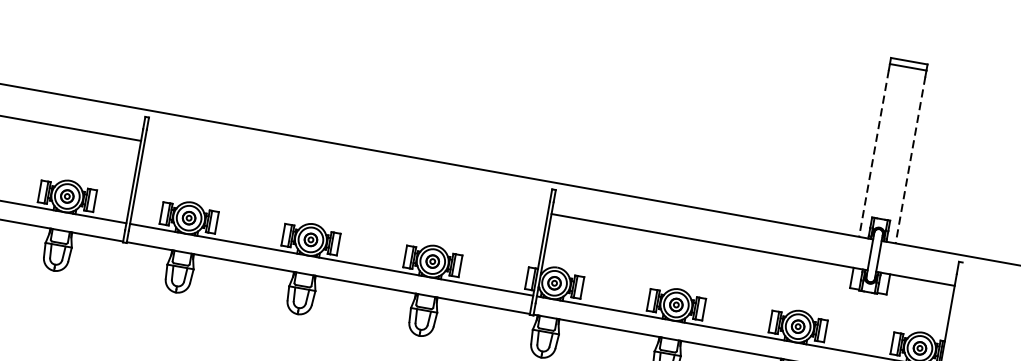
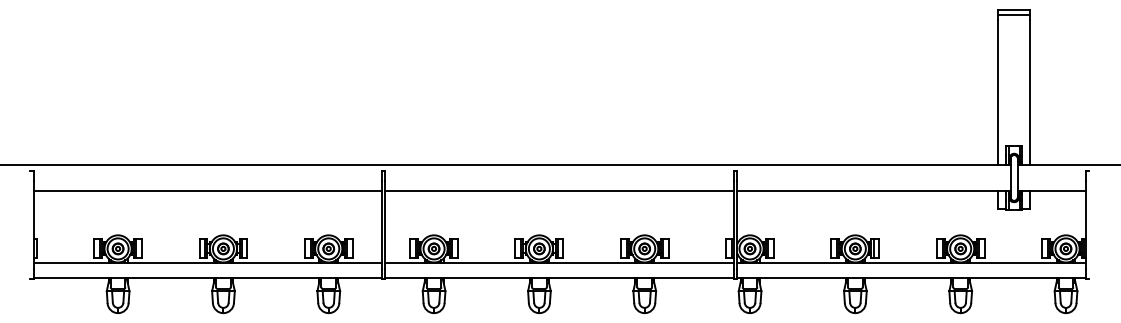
line: (874, 153) -> (998, 92), dashed -> solid
line: (909, 159) -> (1029, 92), dashed -> solid
line: (346, 177) -> (559, 191), added

